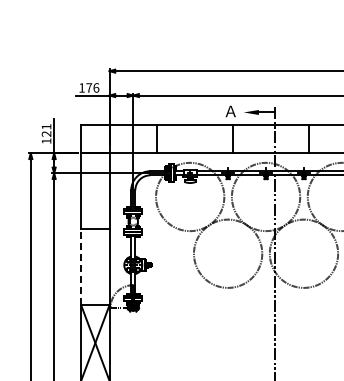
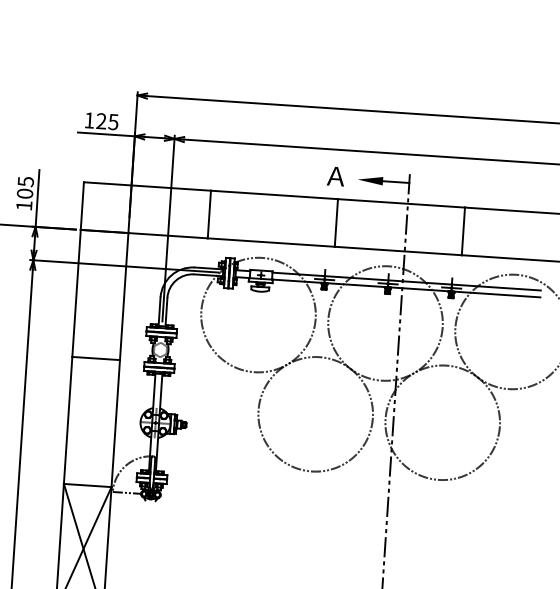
text: (92, 87) -> (107, 120), 176 -> 125
text: (46, 130) -> (25, 187), 121 -> 105
line: (81, 267) -> (68, 421), dashed -> solid

